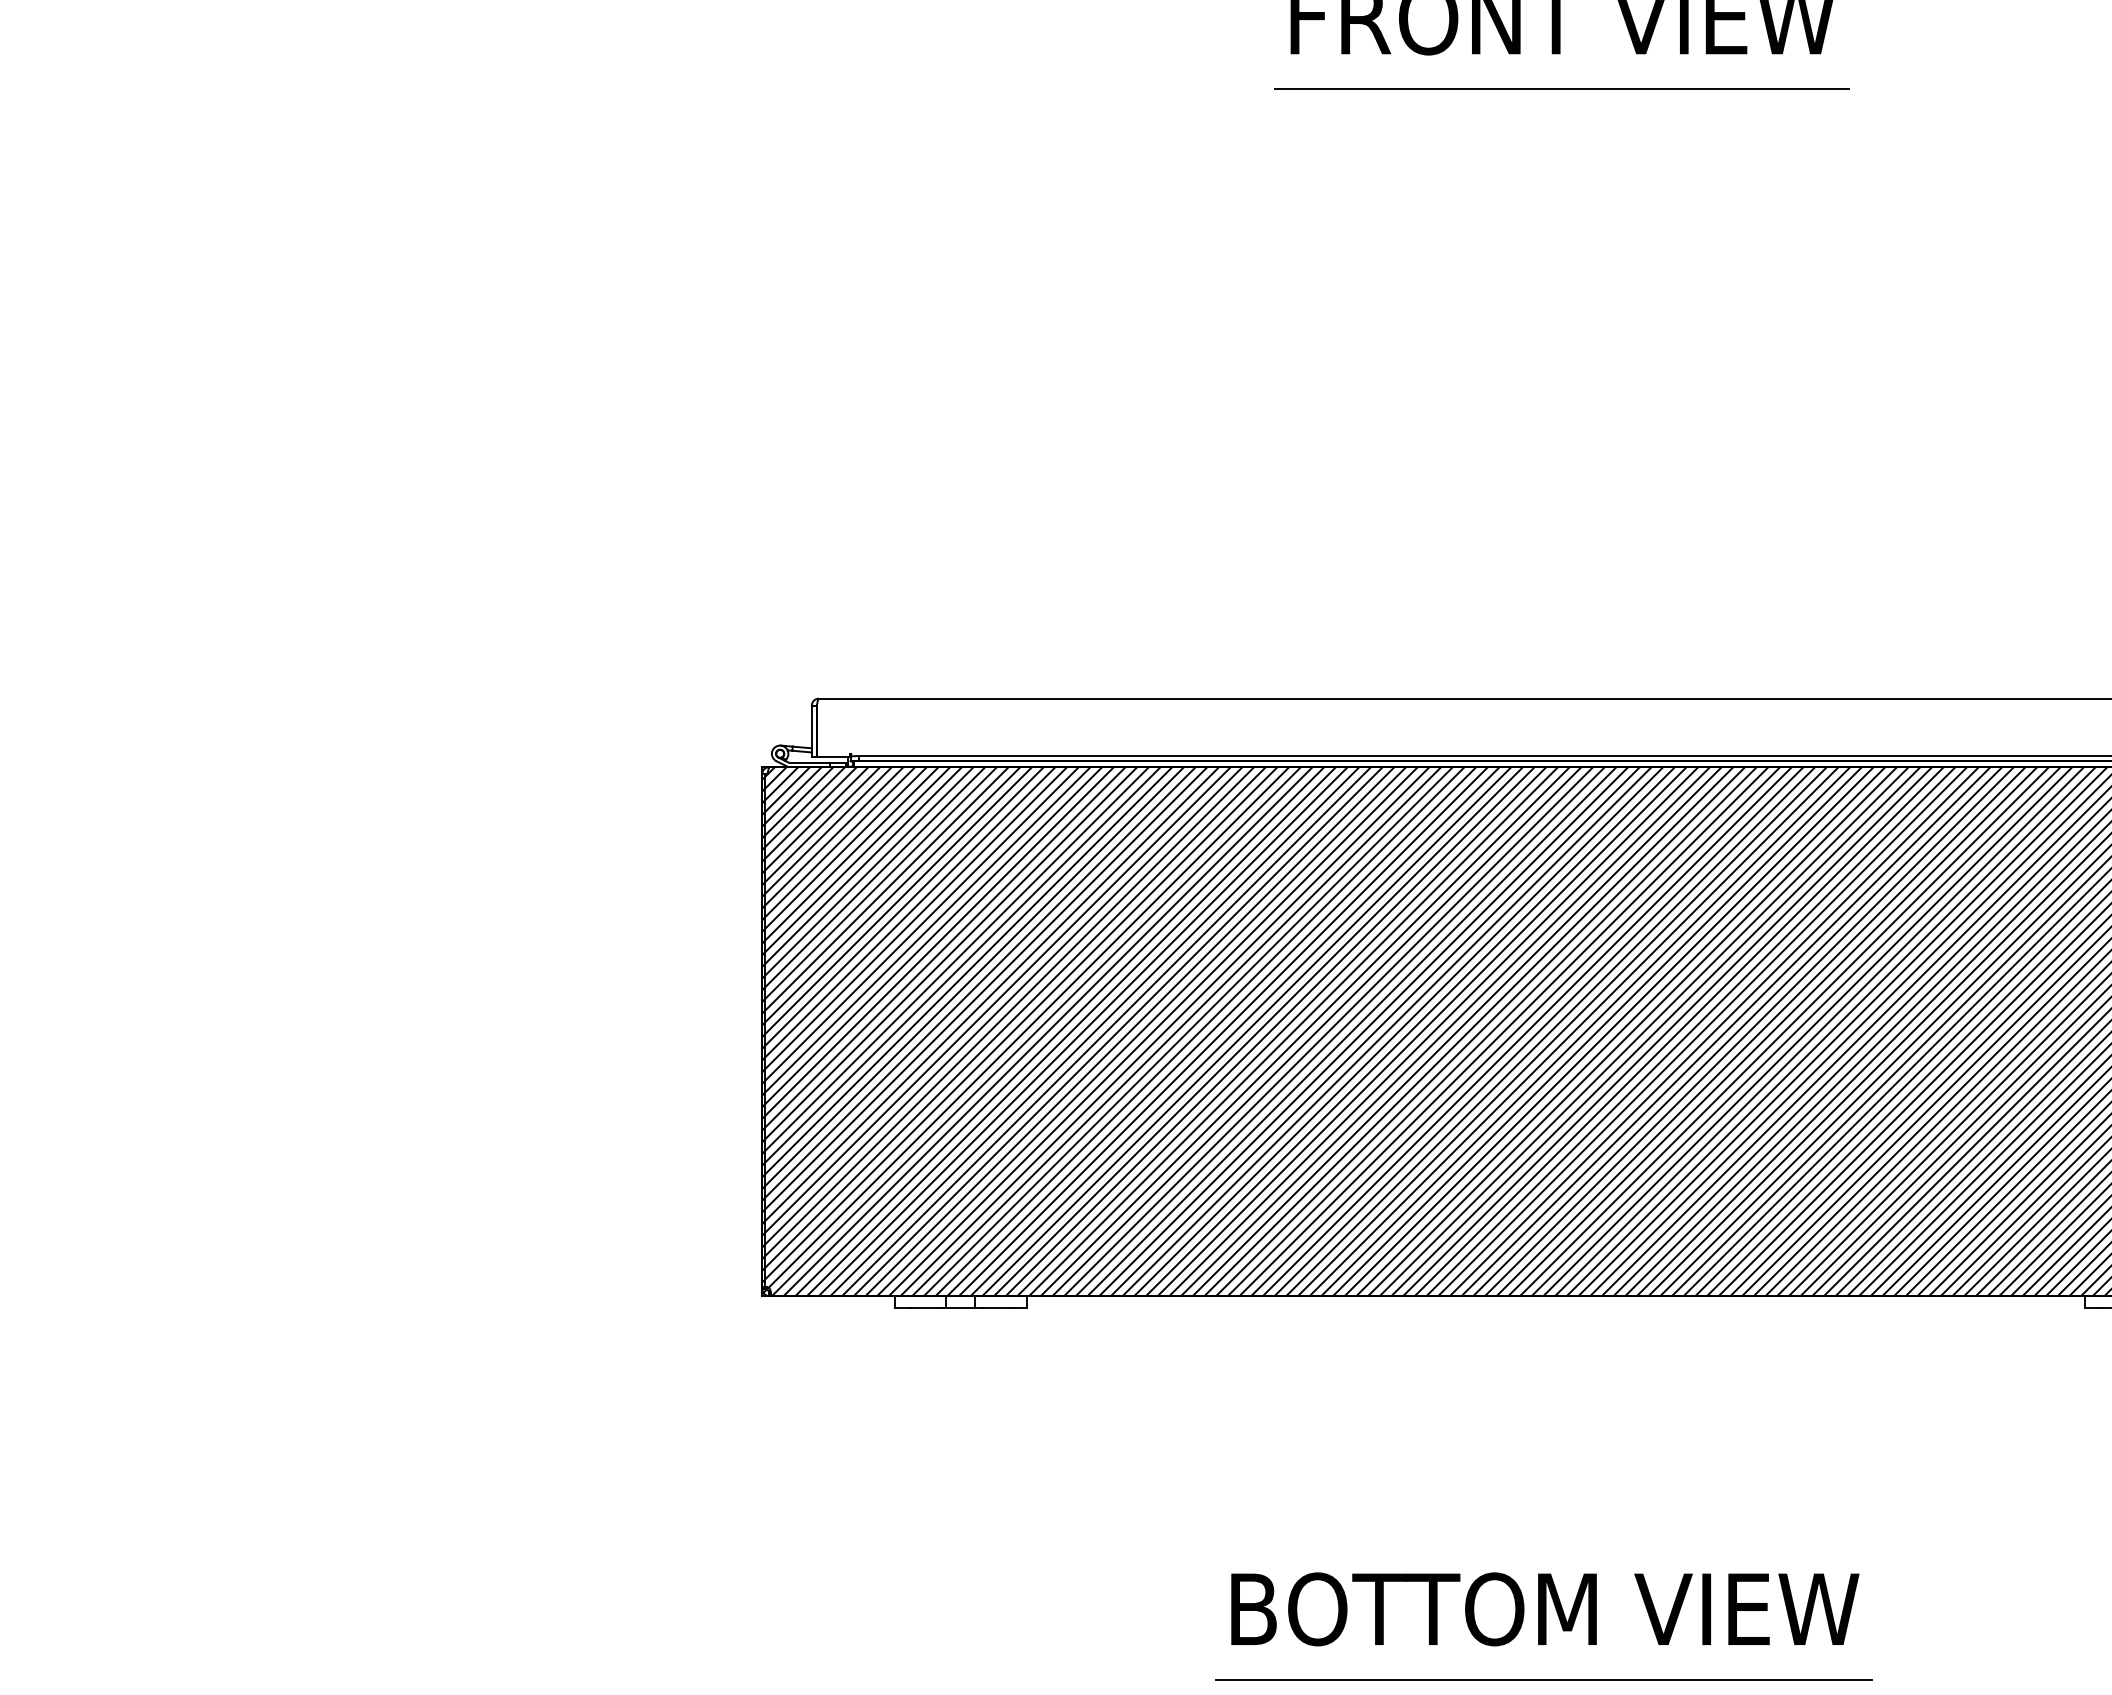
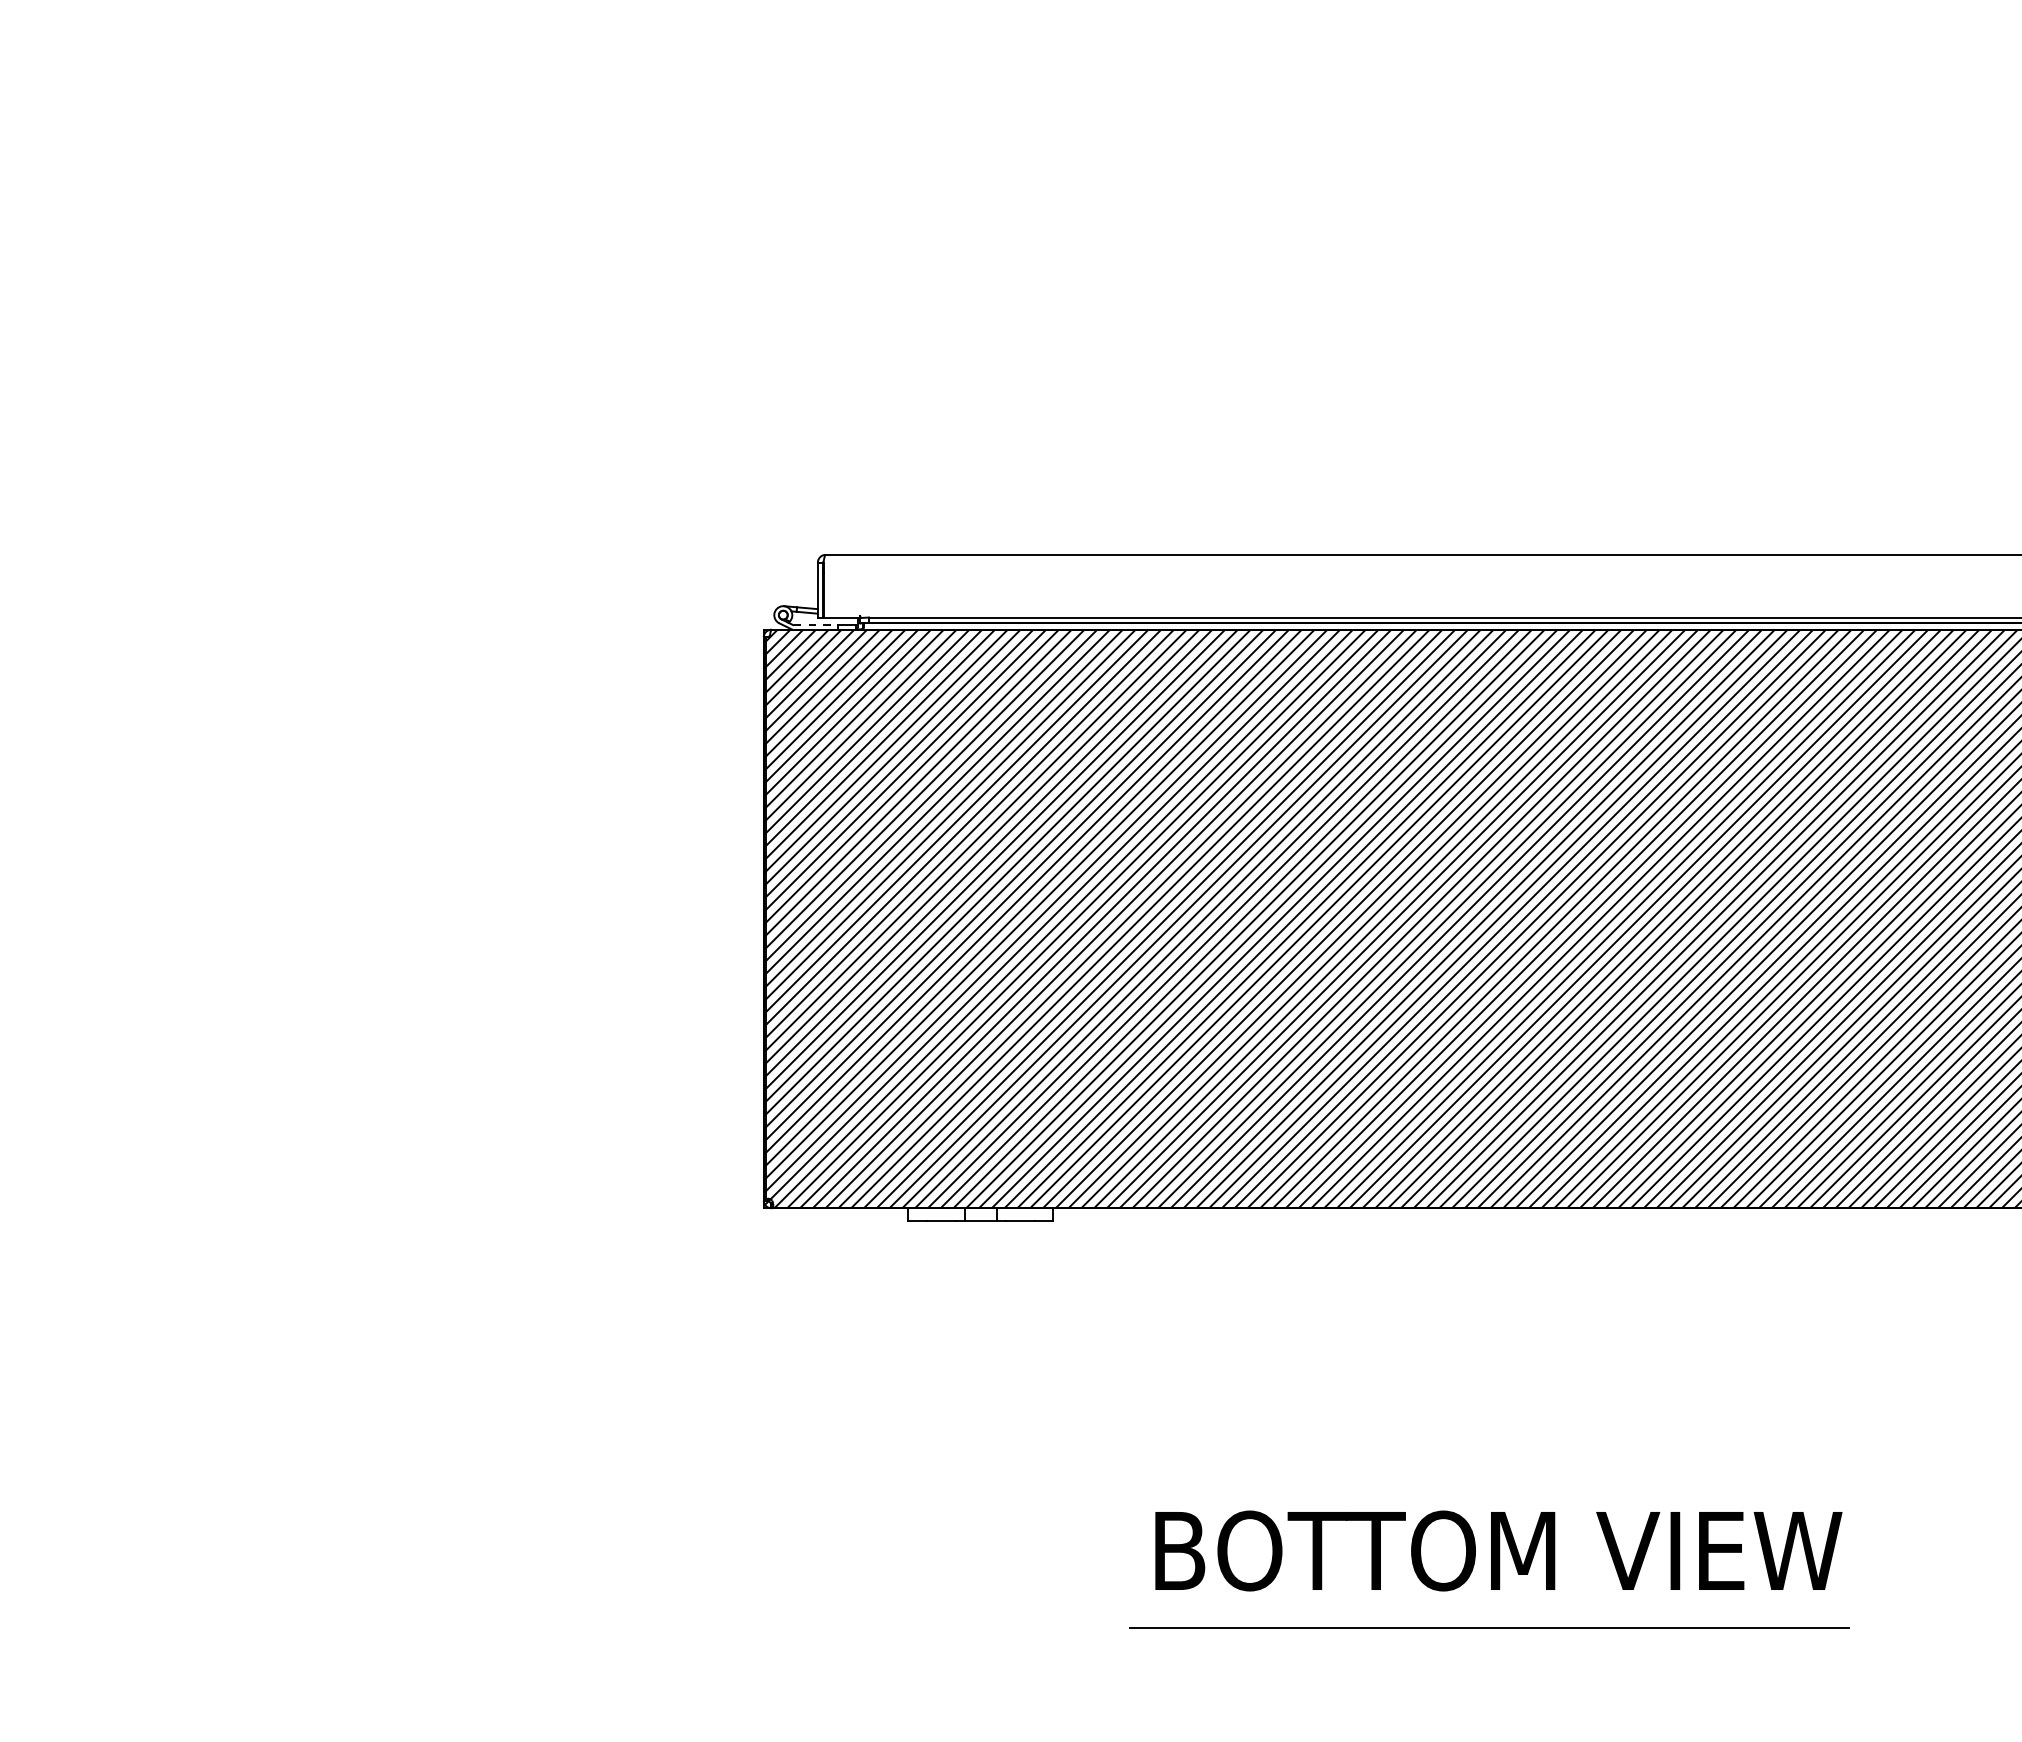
line: (810, 762) -> (816, 624), solid -> dashed
text: (1545, 1609) -> (1499, 1551), moved
line: (1543, 1679) -> (1489, 1627), moved

